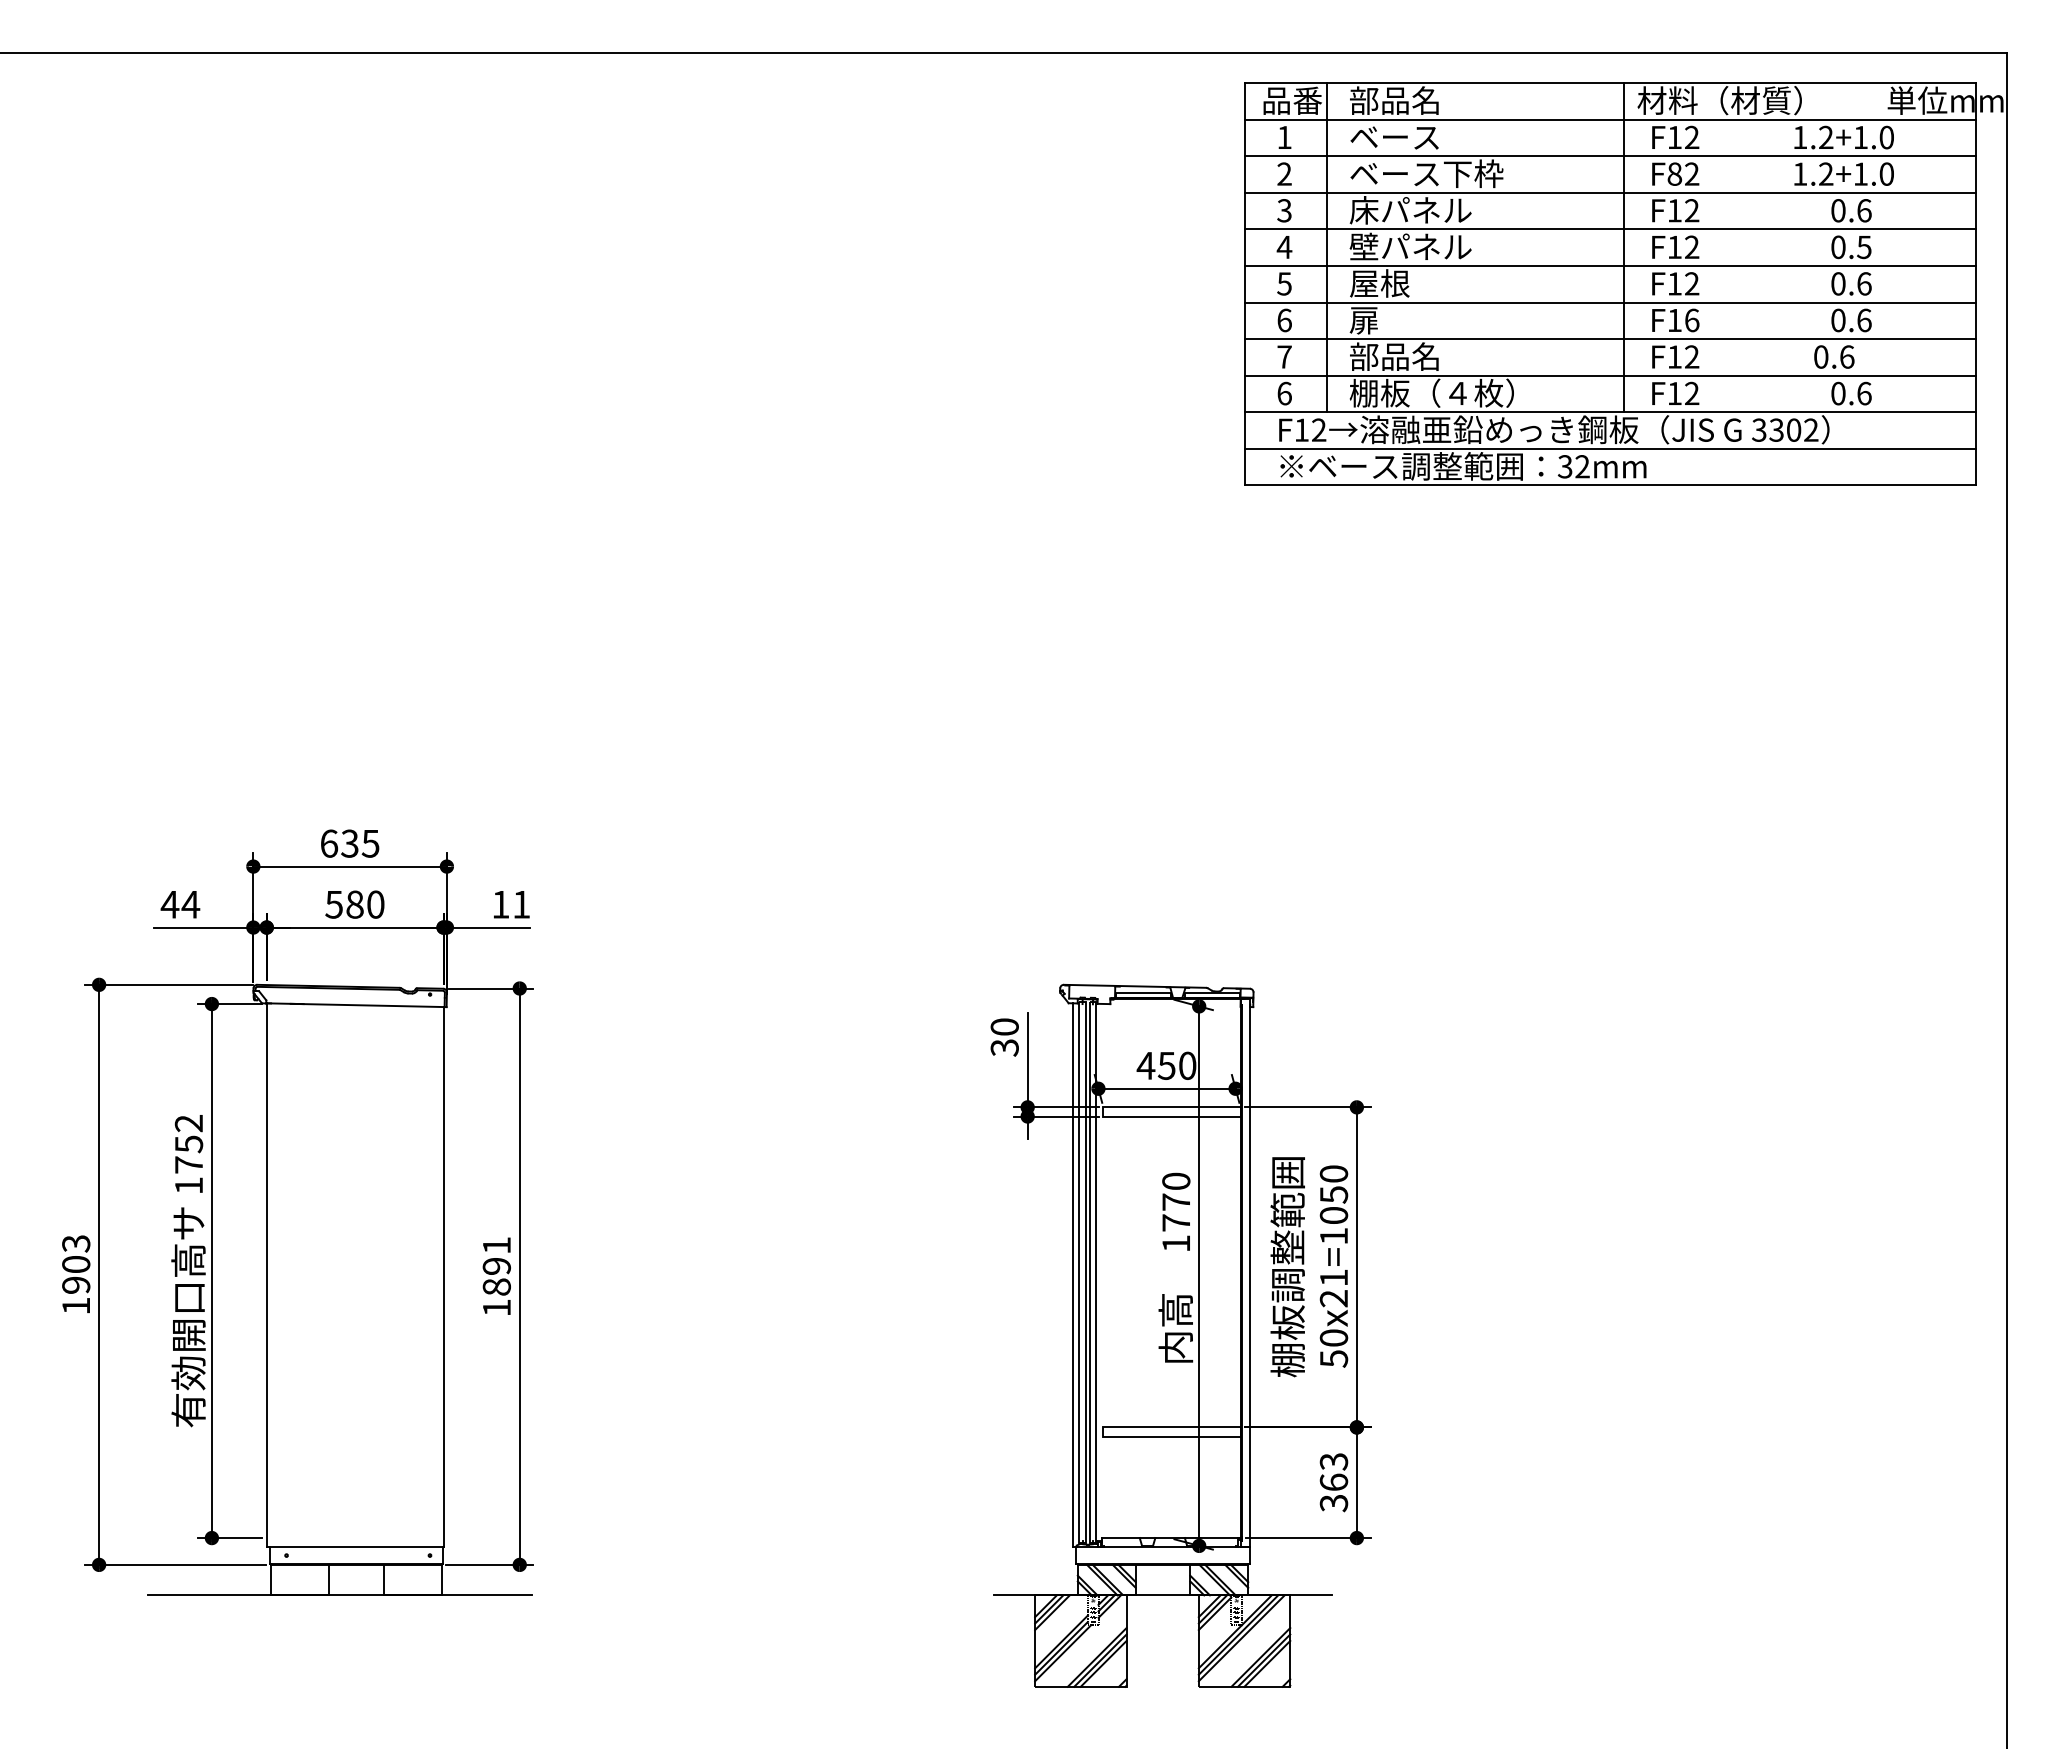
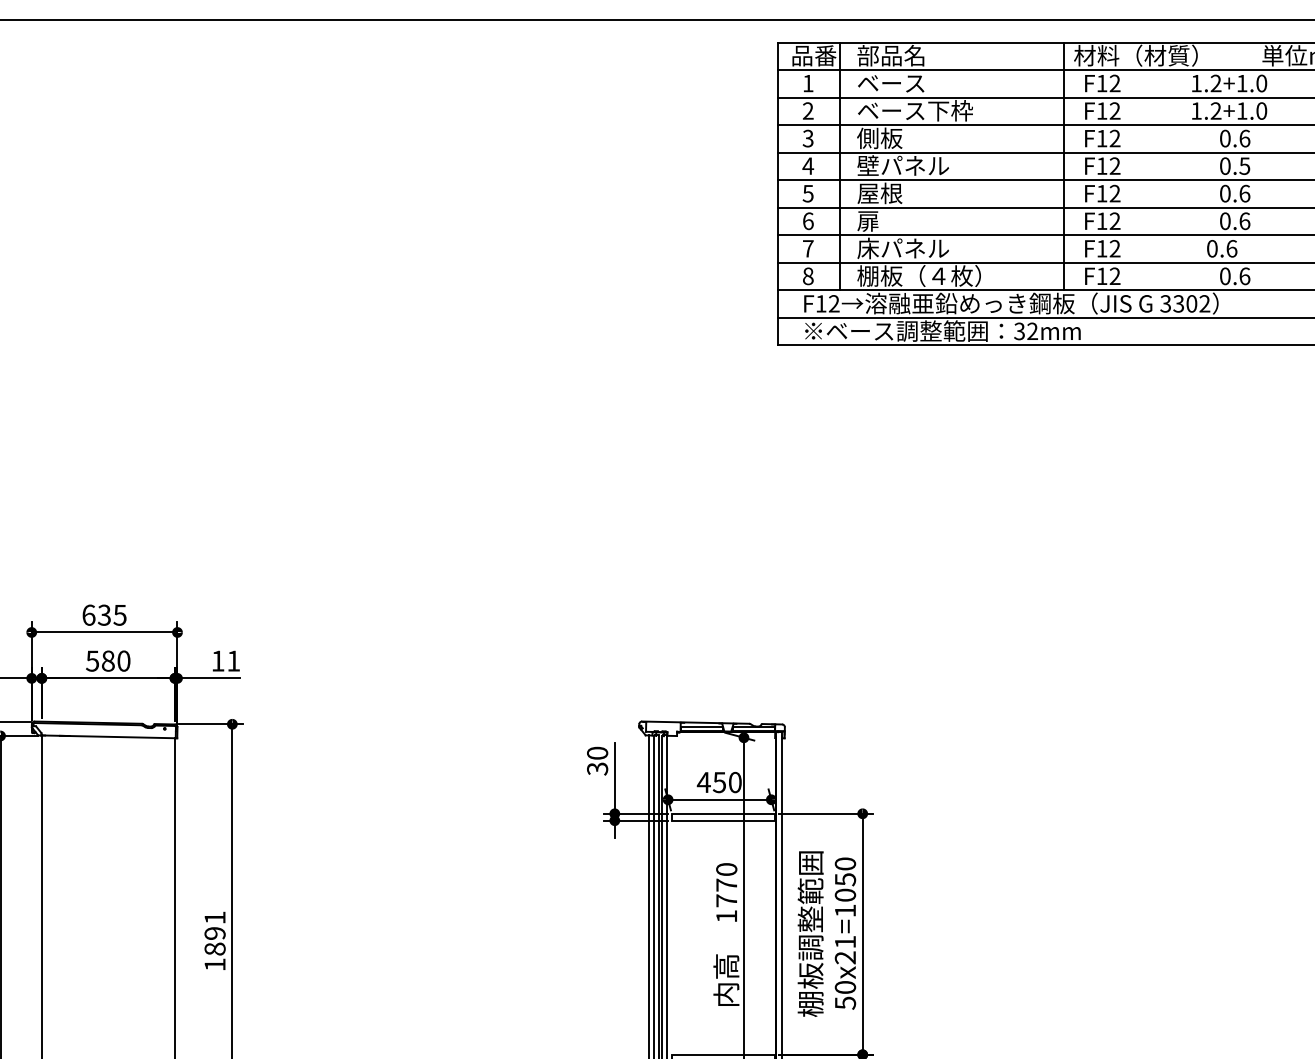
text: (1674, 173) -> (1101, 110), F82 -> F12
text: (1410, 210) -> (903, 138), 床パネル -> 側板
text: (1692, 320) -> (1115, 221), F16 -> F12
text: (1410, 356) -> (903, 248), 部品名 -> 床パネル
text: (1284, 393) -> (808, 276), 6 -> 8

